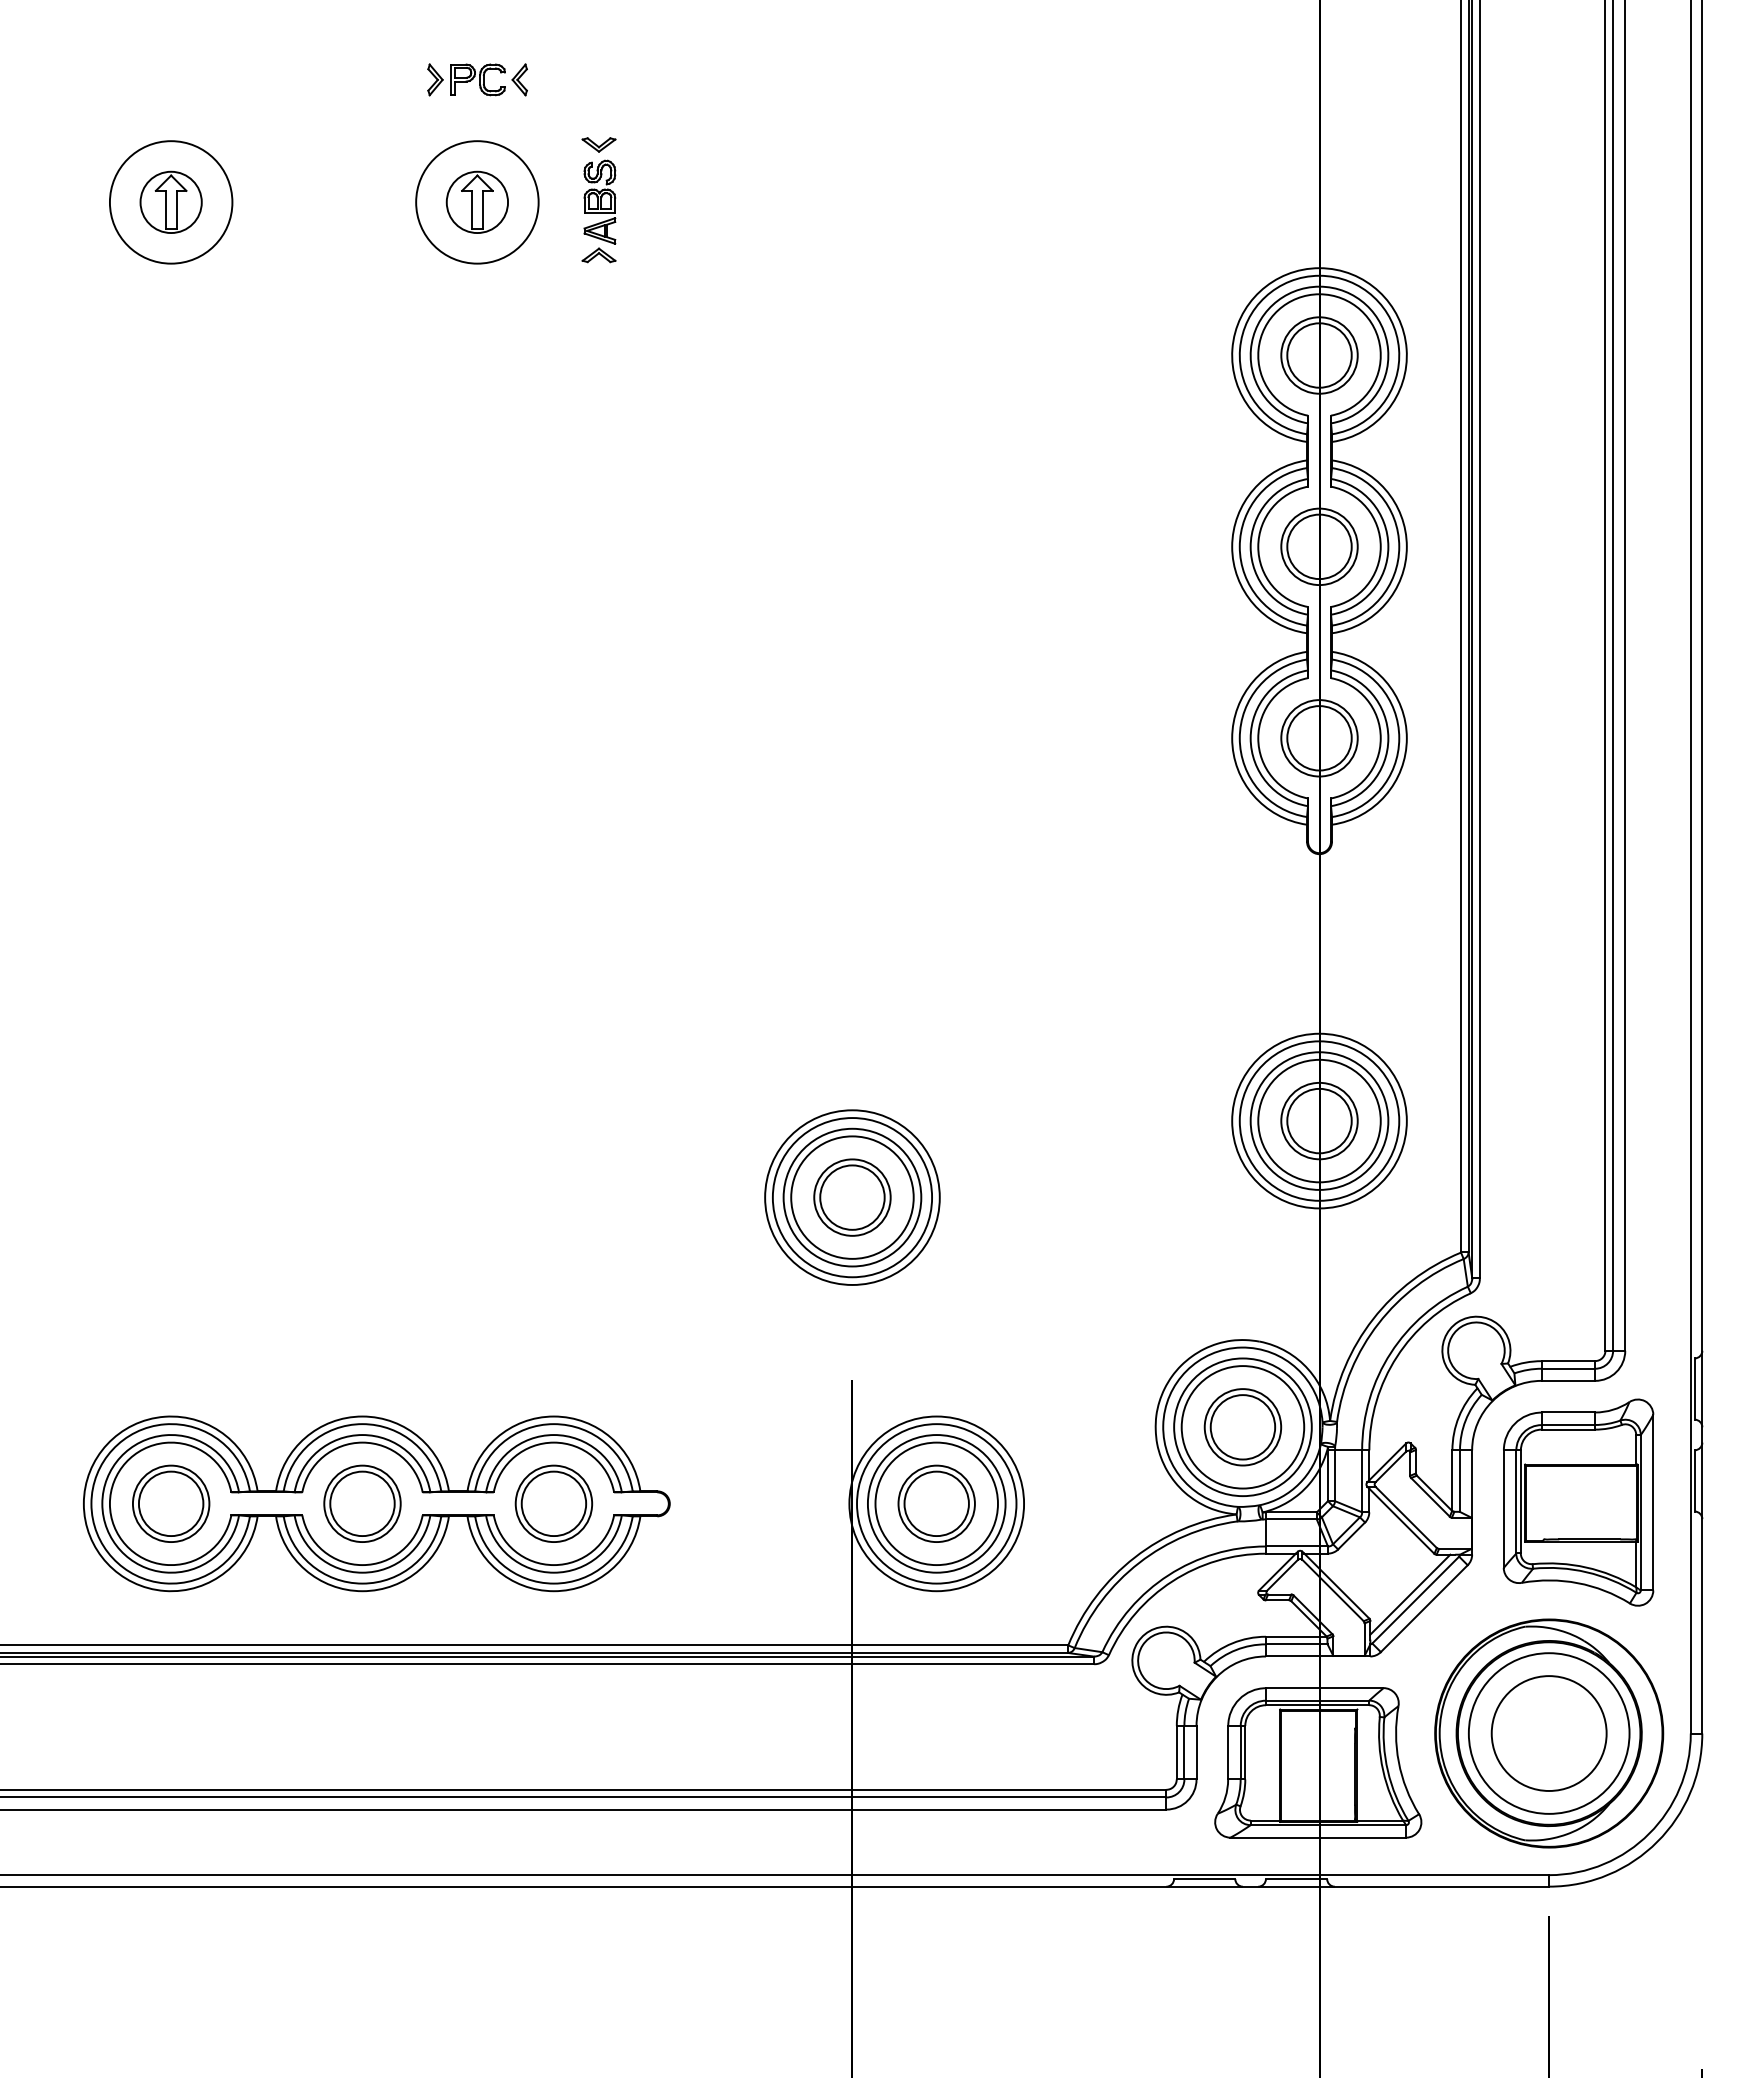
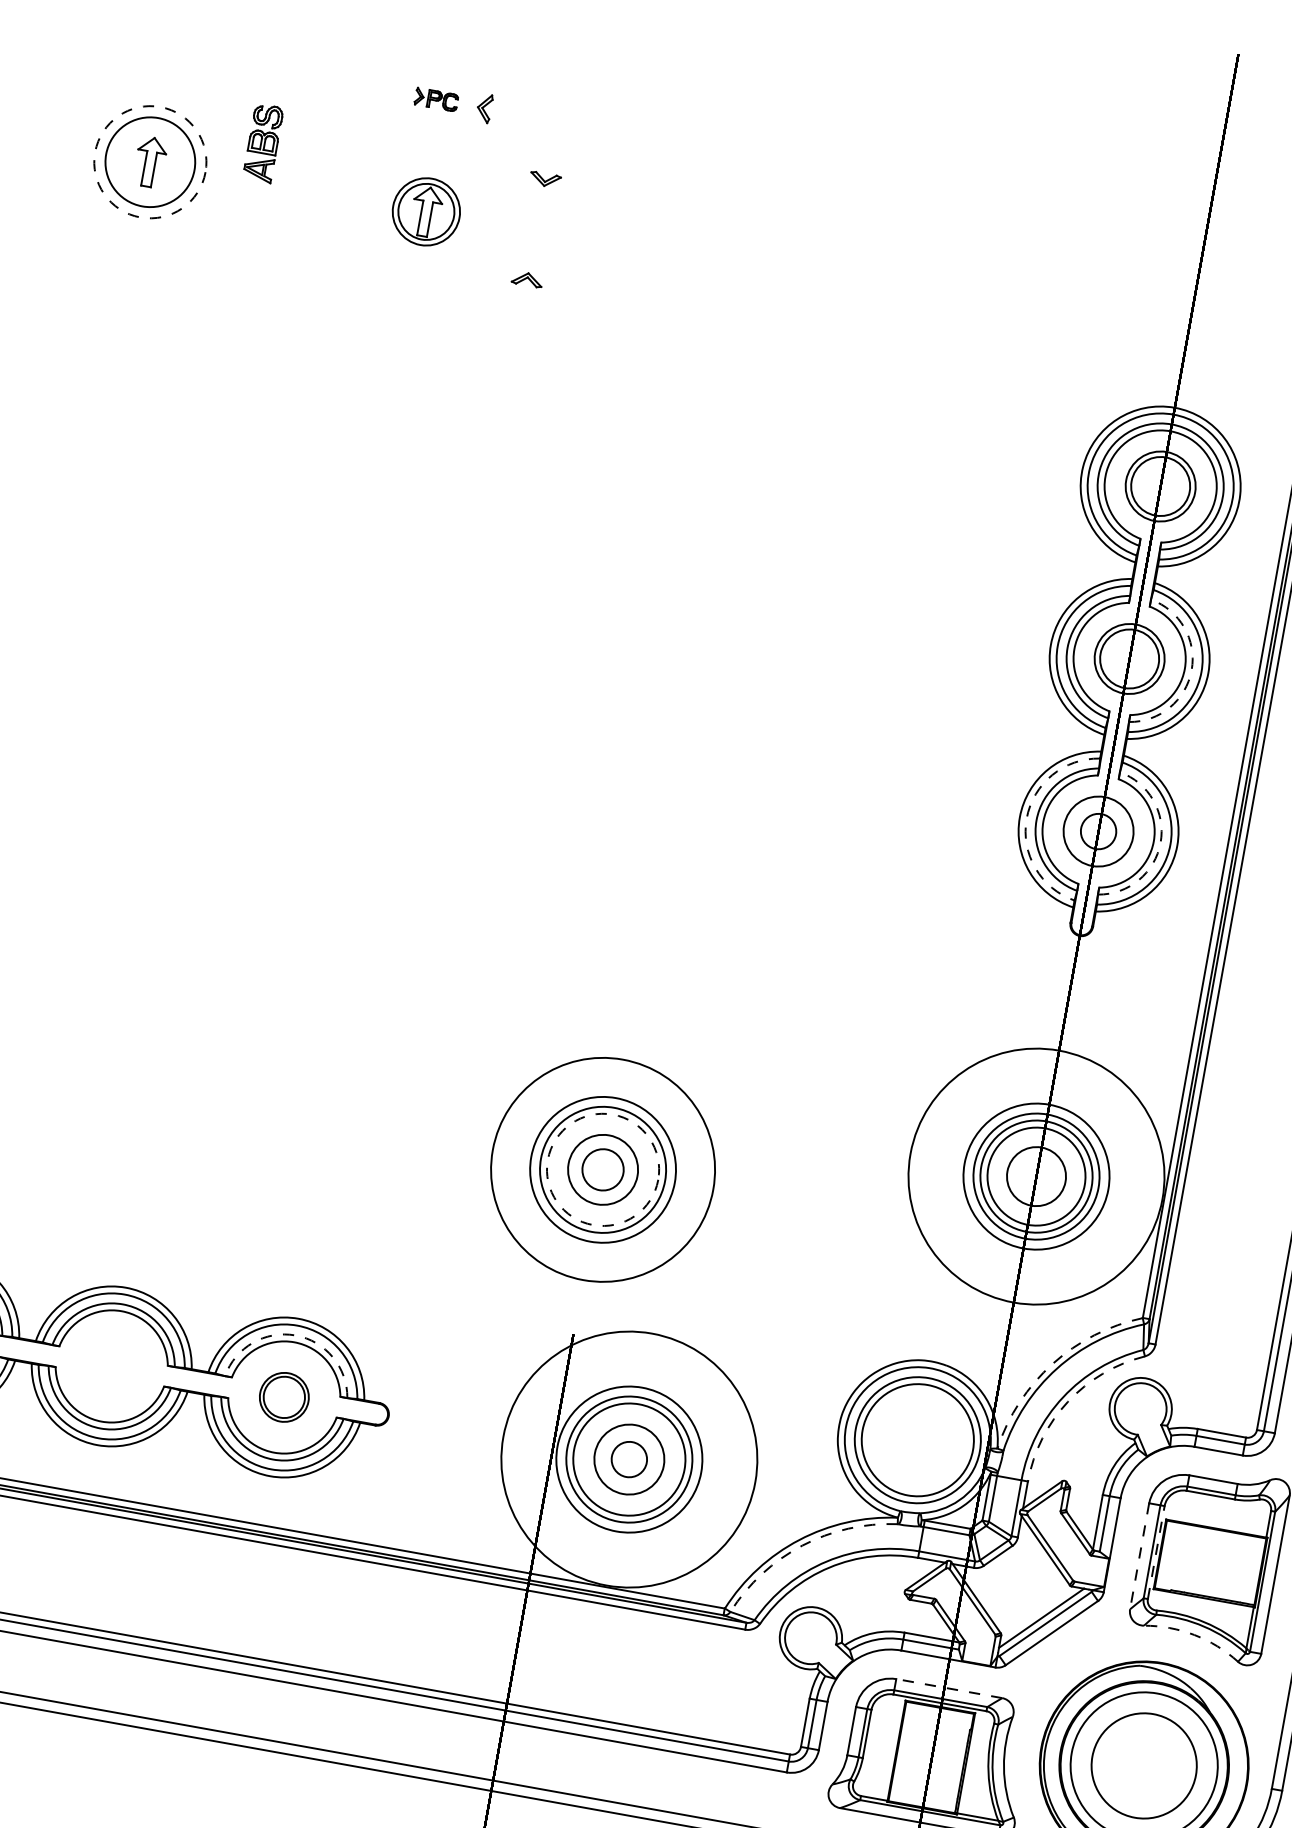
part: (466, 79) -> (436, 99), size x0.6
part: (599, 201) -> (263, 142), moved
circle: (170, 202) -> (149, 162), size x1.6
circle: (170, 202) -> (149, 162), solid -> dashed
circle: (477, 202) -> (426, 212), size x0.6
arc: (1388, 546) -> (1191, 669), solid -> dashed
arc: (1239, 738) -> (1026, 818), solid -> dashed
circle: (1319, 738) -> (1098, 831), size x0.6
arc: (1388, 738) -> (1160, 842), solid -> dashed
circle: (1319, 1120) -> (1036, 1176), size x1.4
circle: (1319, 1120) -> (1036, 1176), size x1.6
circle: (852, 1197) -> (603, 1169), size x0.7
circle: (852, 1197) -> (603, 1169), size x1.4
circle: (852, 1197) -> (603, 1169), solid -> dashed
arc: (1373, 1319) -> (1052, 1364), solid -> dashed
arc: (1396, 1356) -> (1067, 1401), solid -> dashed
part: (1242, 1427) -> (917, 1440), removed
arc: (553, 1435) -> (295, 1335), solid -> dashed
line: (1520, 1501) -> (1155, 1552), solid -> dashed
part: (362, 1503) -> (111, 1366), removed
part: (553, 1503) -> (283, 1397), size x0.7
circle: (936, 1503) -> (629, 1459), size x0.6
circle: (936, 1503) -> (629, 1459), size x1.6
line: (1503, 1509) -> (1139, 1556), solid -> dashed
arc: (1139, 1562) -> (802, 1545), solid -> dashed
arc: (1577, 1583) -> (1194, 1635), solid -> dashed
line: (1324, 1688) -> (948, 1688), solid -> dashed

